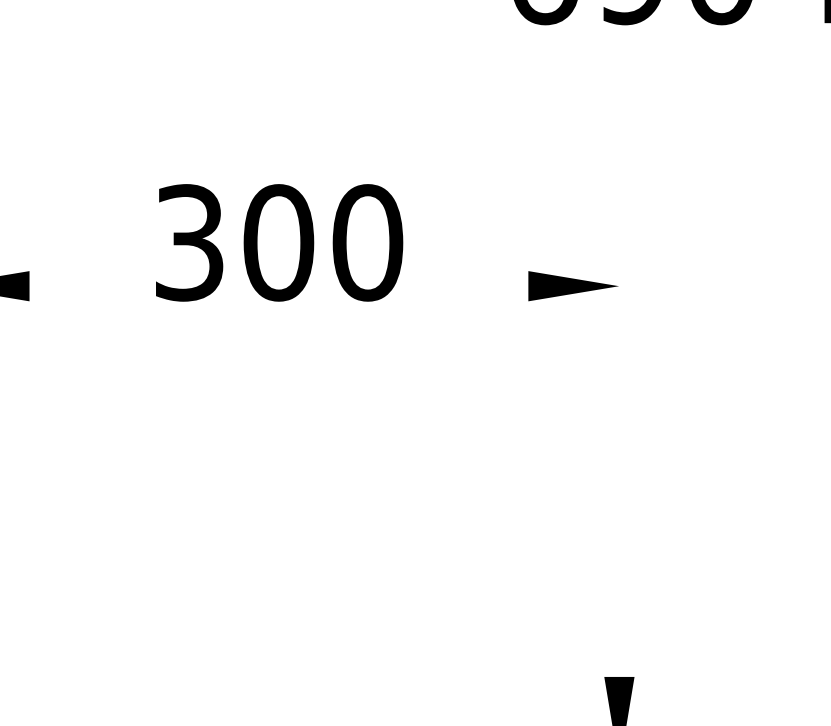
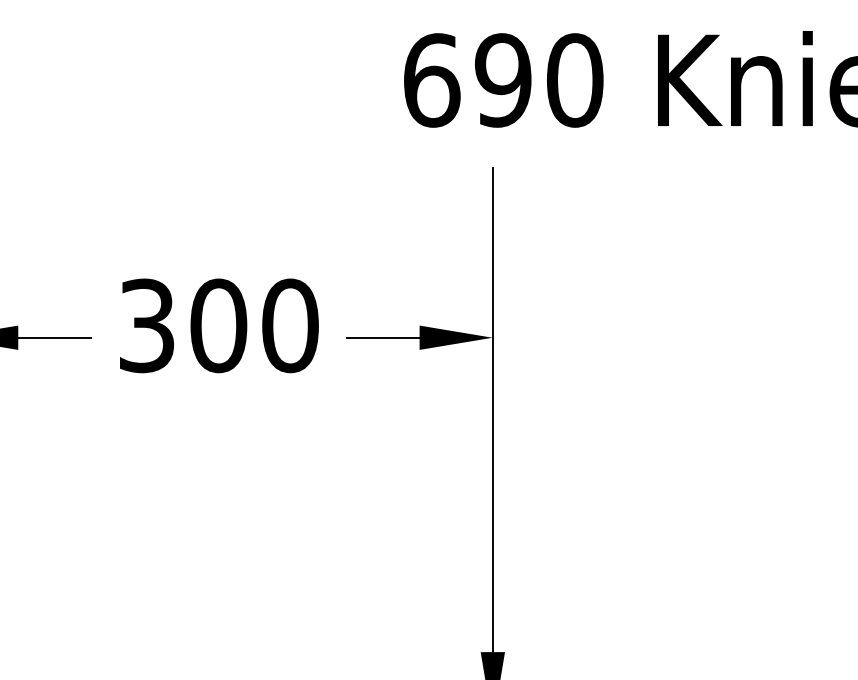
text: (279, 242) -> (219, 325), moved
line: (74, 285) -> (54, 337), added
line: (482, 285) -> (382, 337), added
line: (618, 375) -> (492, 409), added

